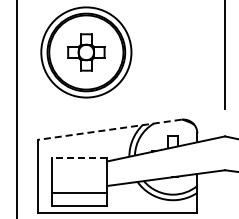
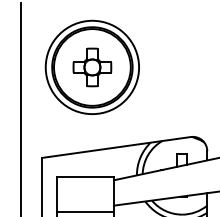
line: (109, 129) -> (116, 147), dashed -> solid
line: (79, 157) -> (85, 176), dashed -> solid

